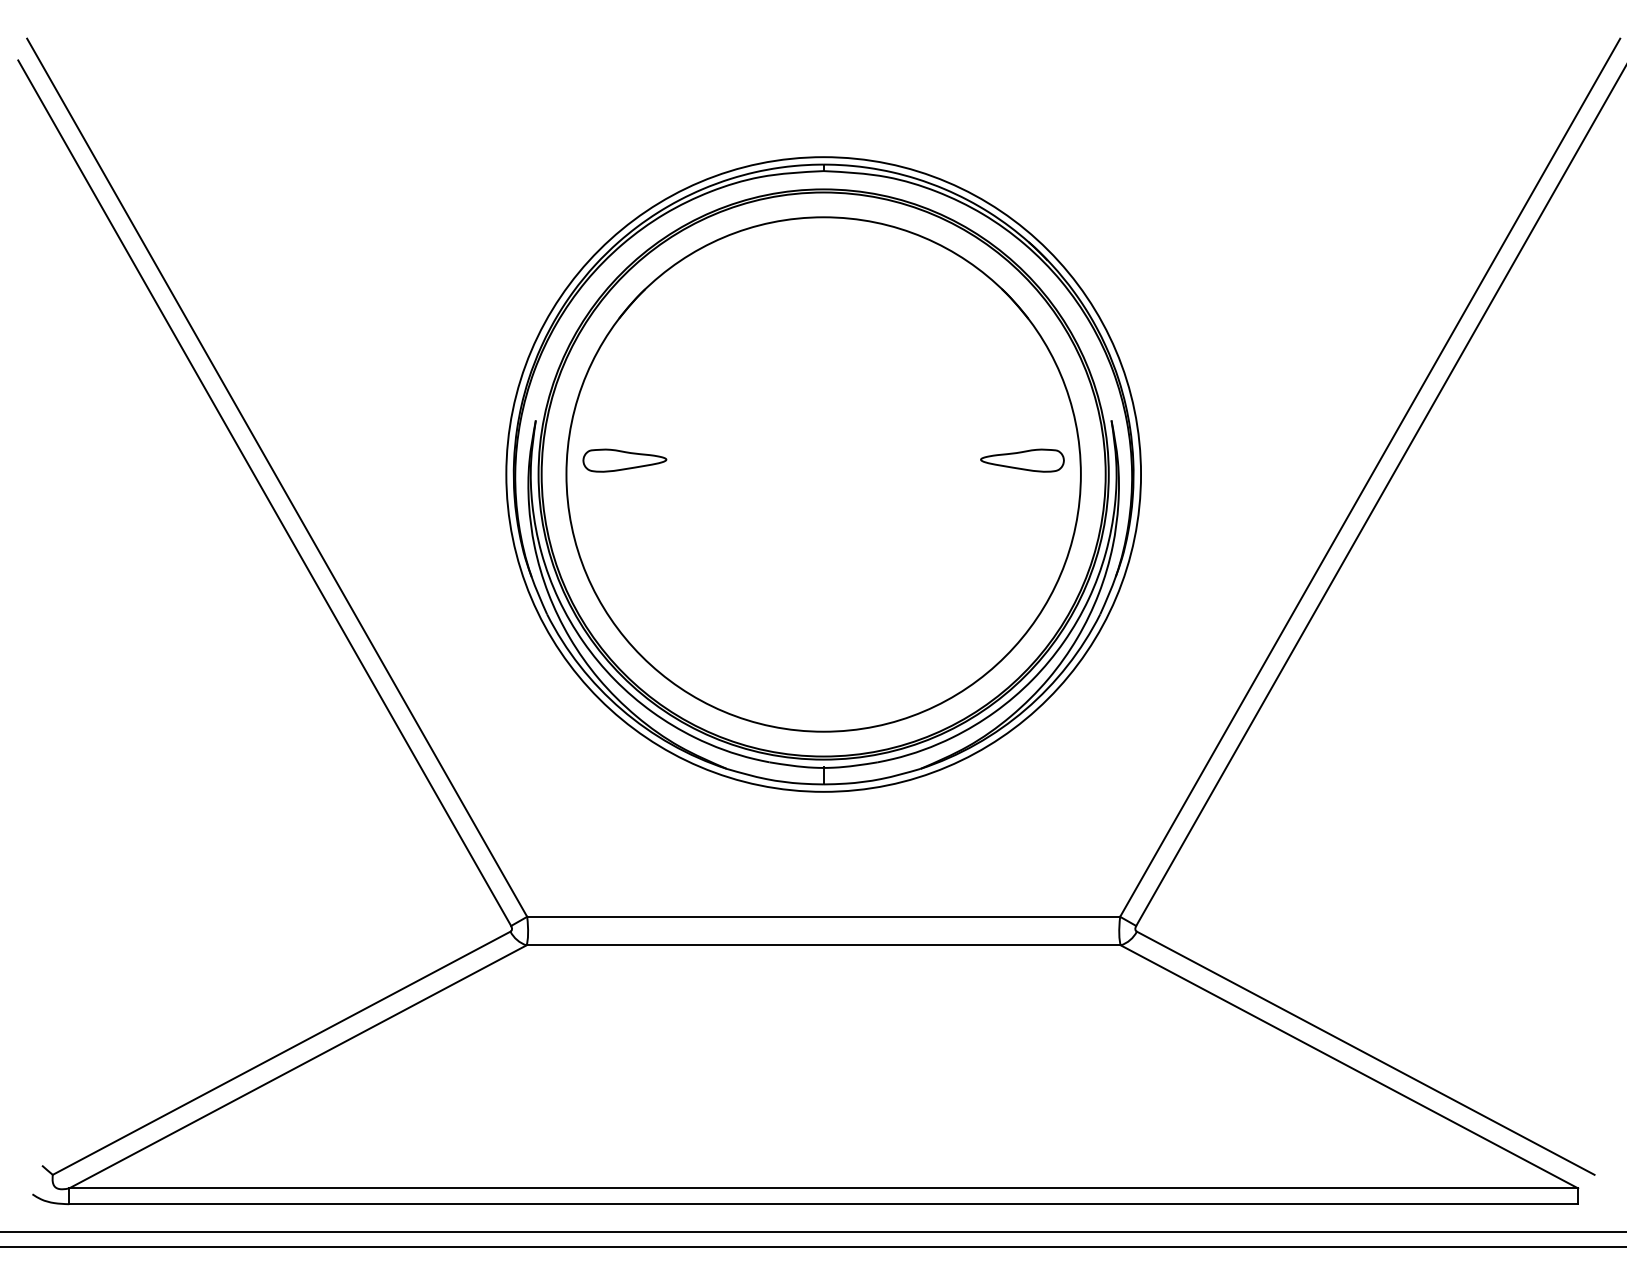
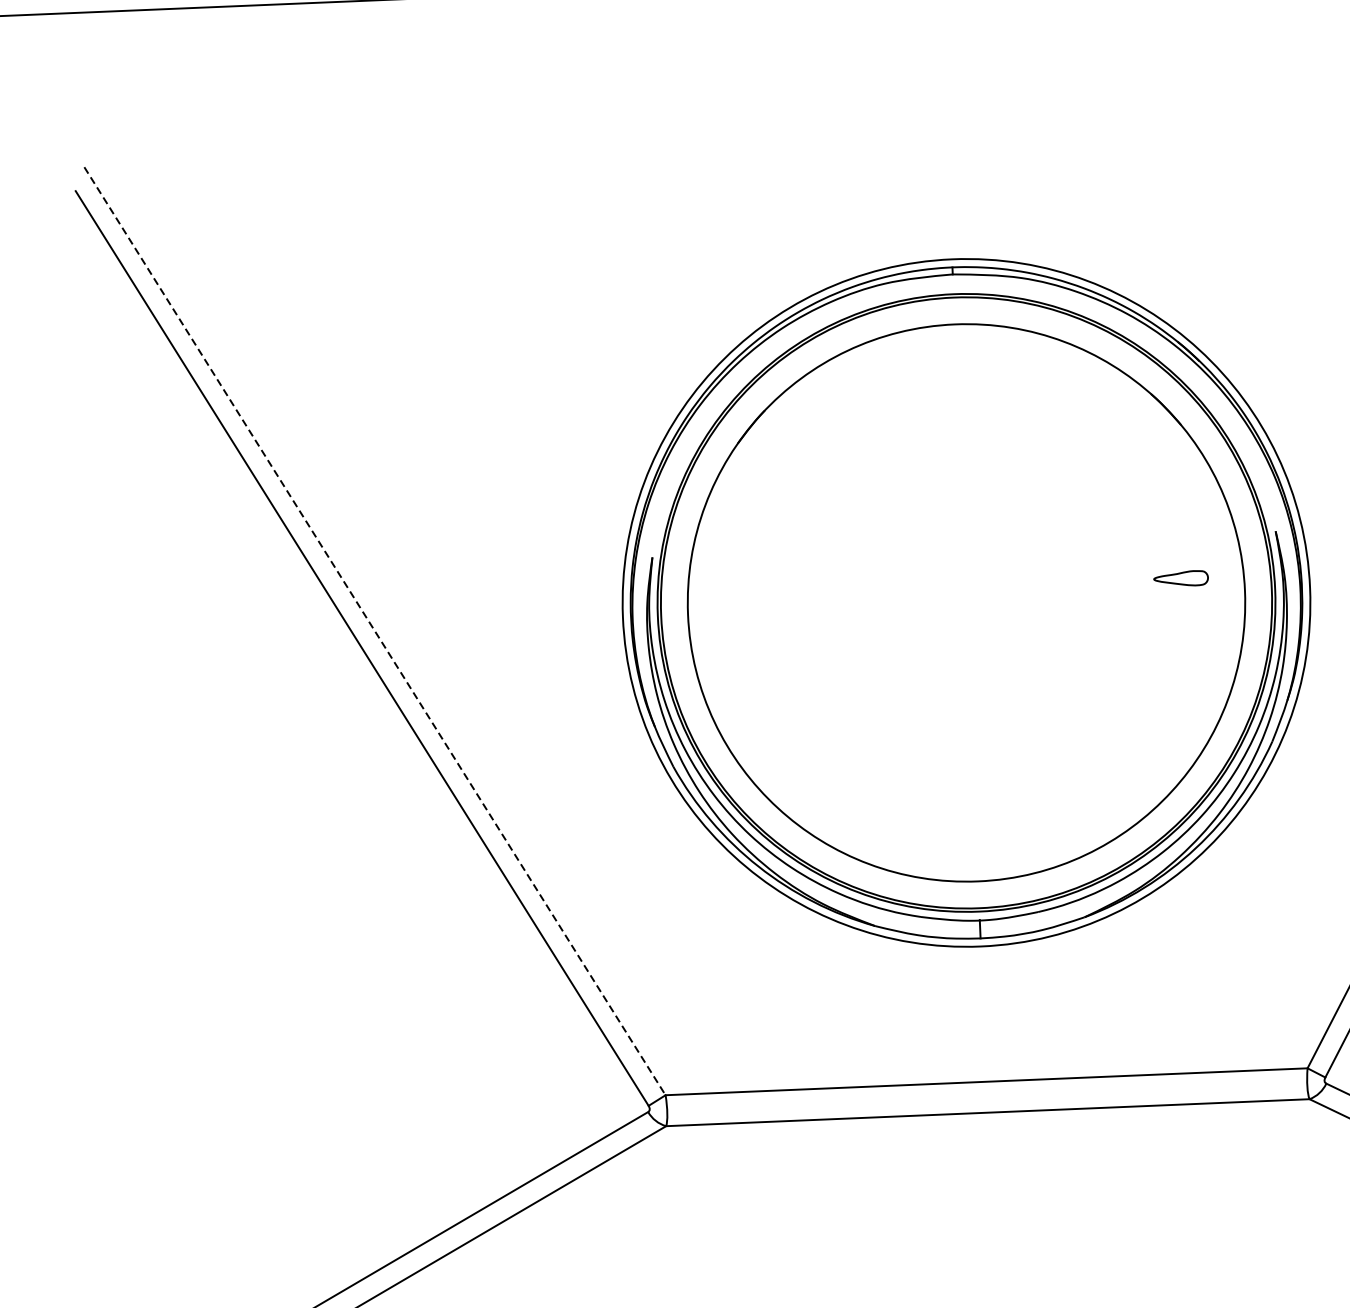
part: (624, 460) -> (750, 596), removed
part: (1022, 460) -> (1181, 578), size x0.6
line: (277, 478) -> (375, 632), solid -> dashed

